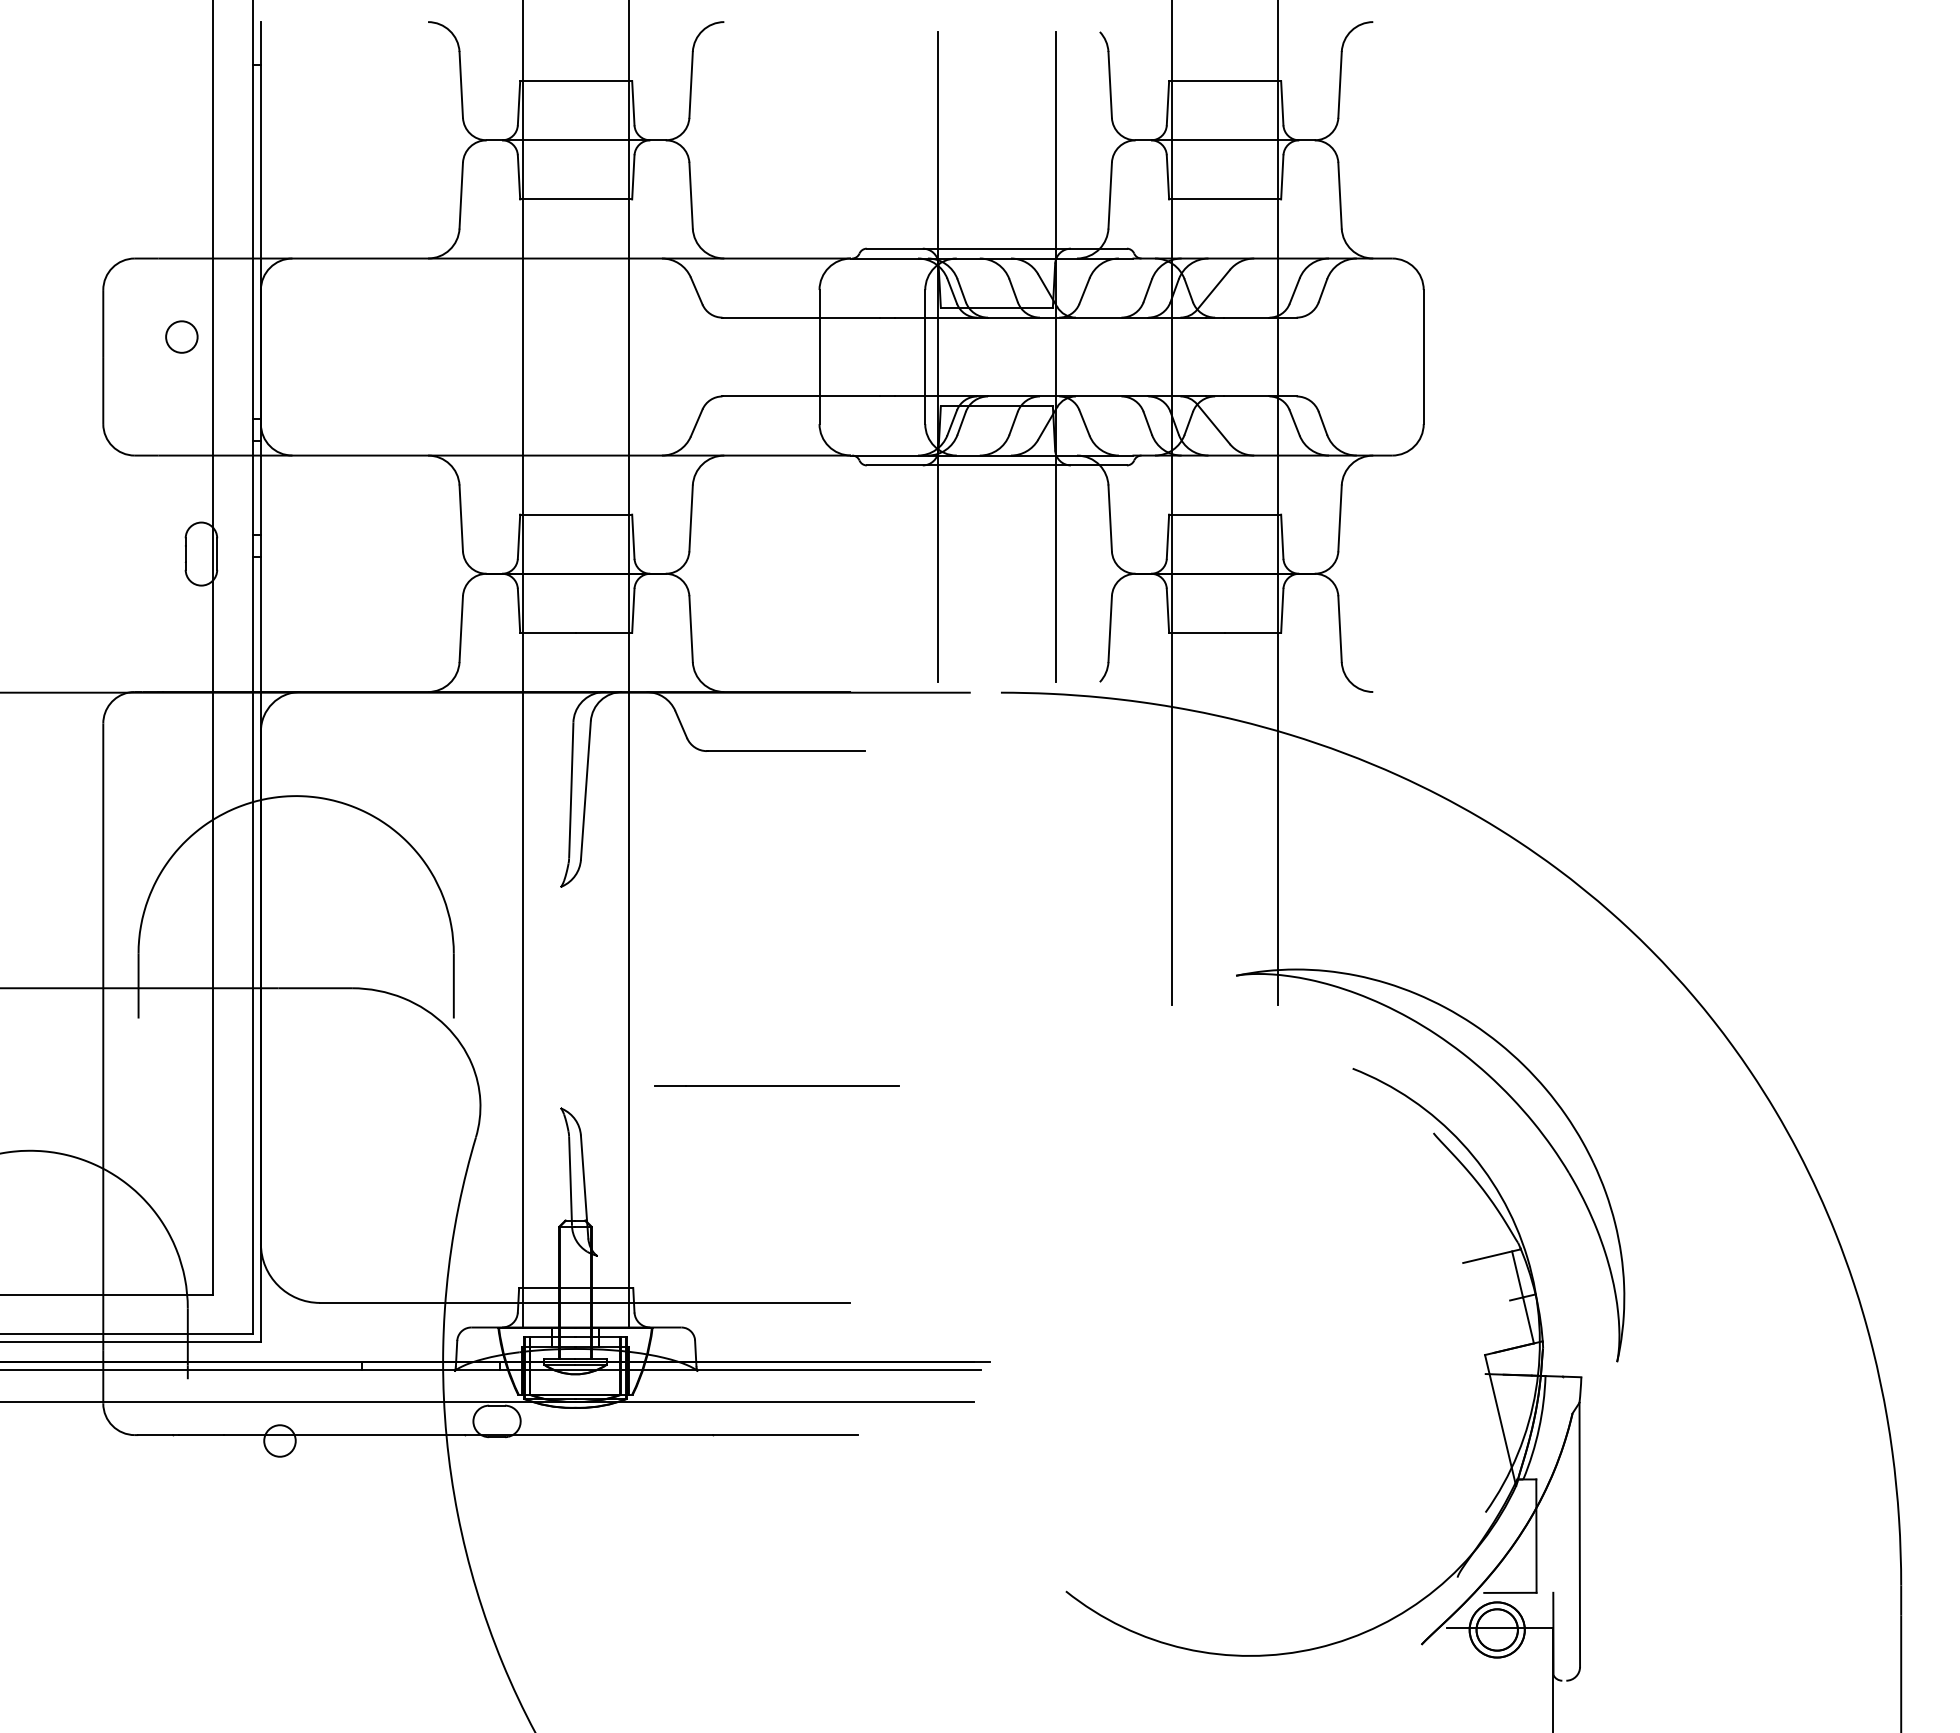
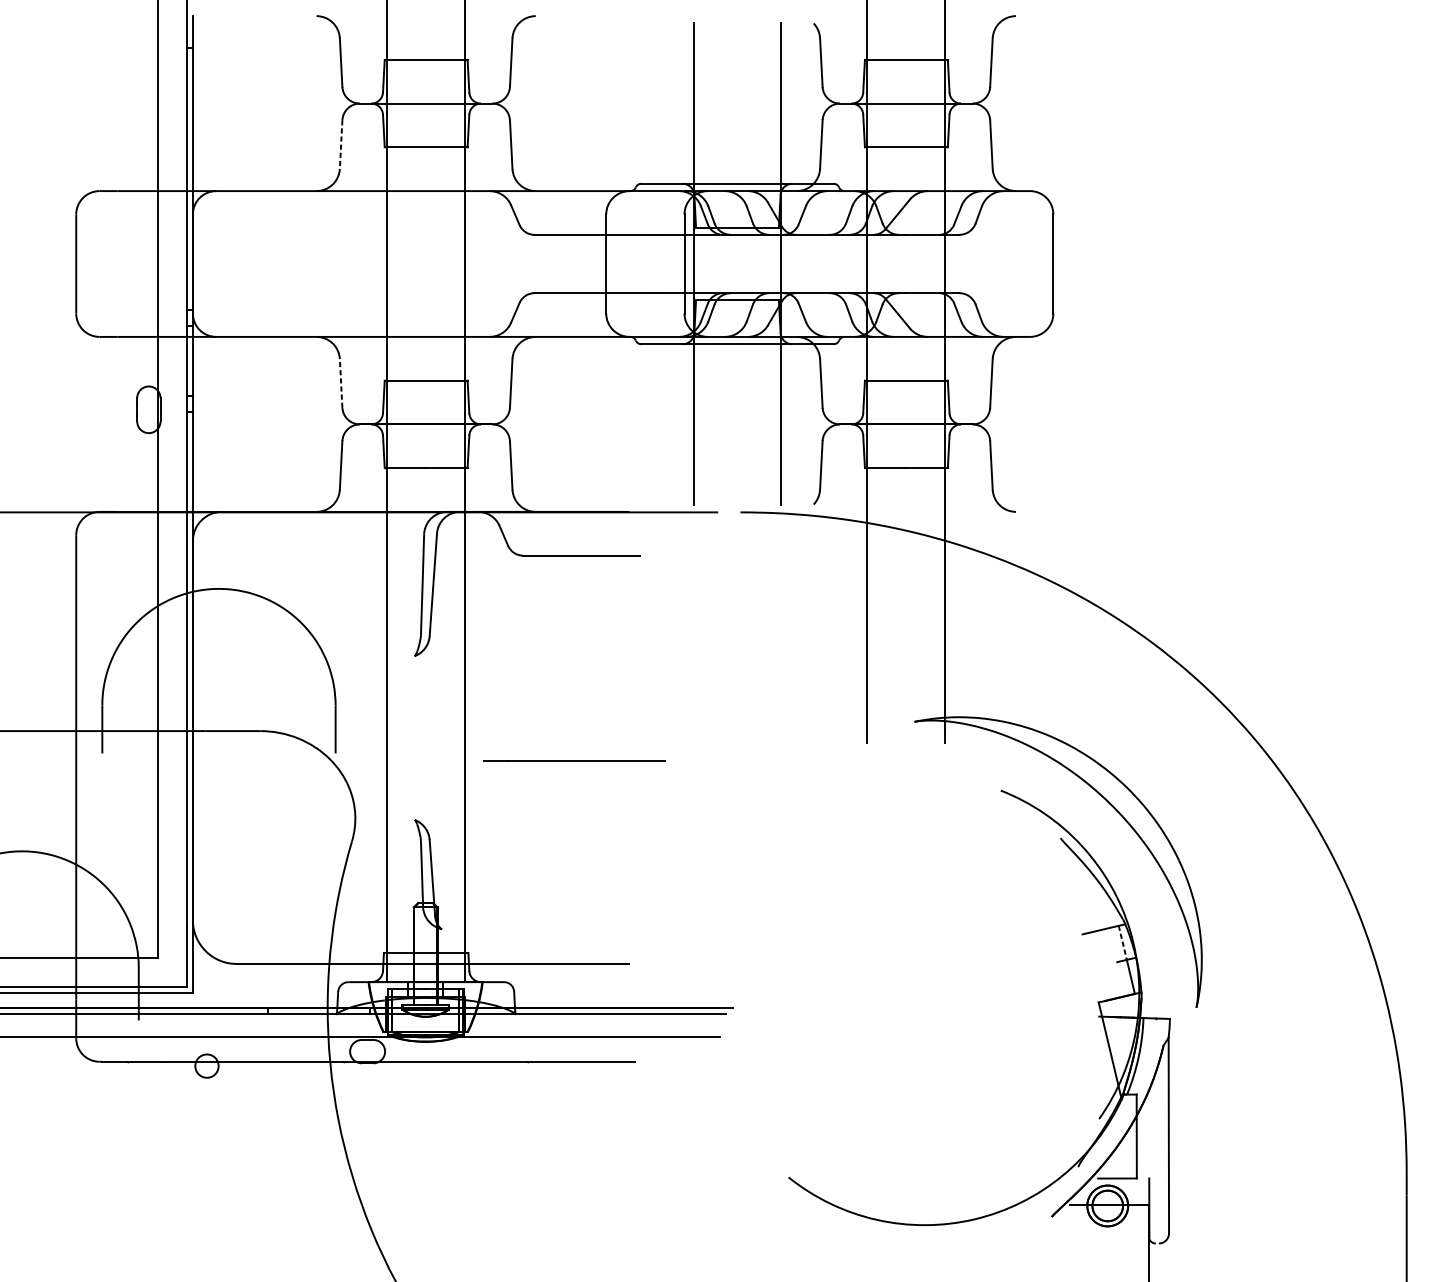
line: (461, 196) -> (341, 145), solid -> dashed
circle: (181, 336) -> (134, 248), removed
line: (461, 517) -> (341, 382), solid -> dashed
line: (776, 1085) -> (574, 760), moved
line: (1517, 1274) -> (1122, 942), solid -> dashed

